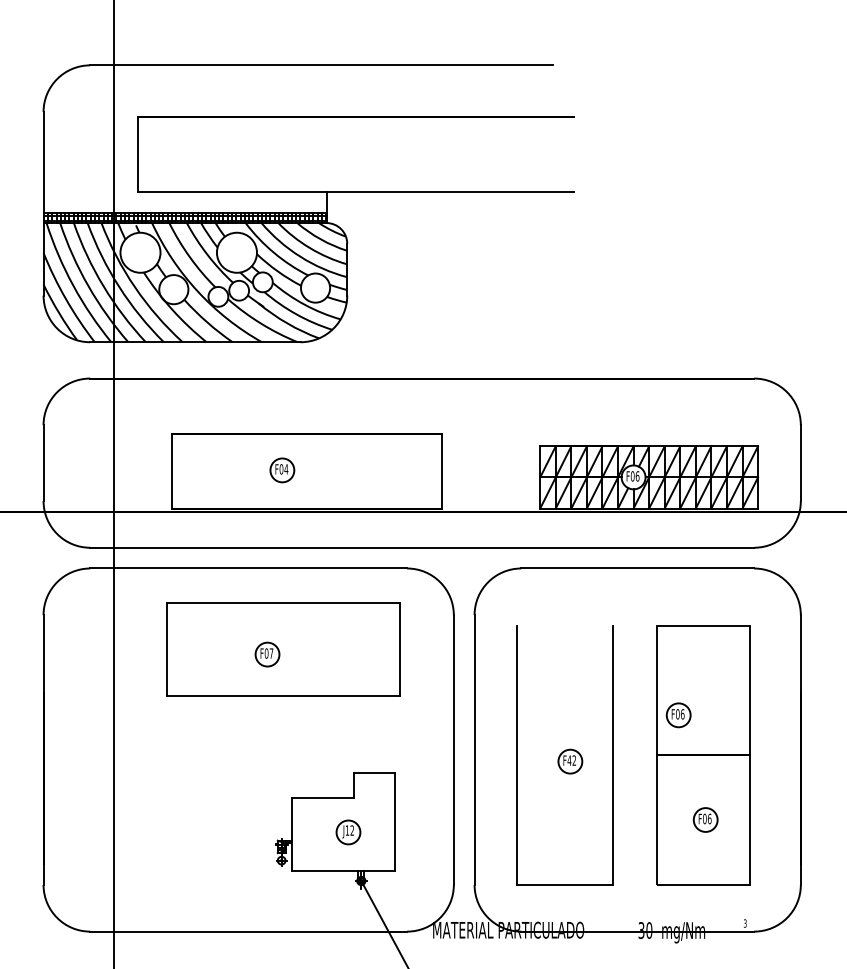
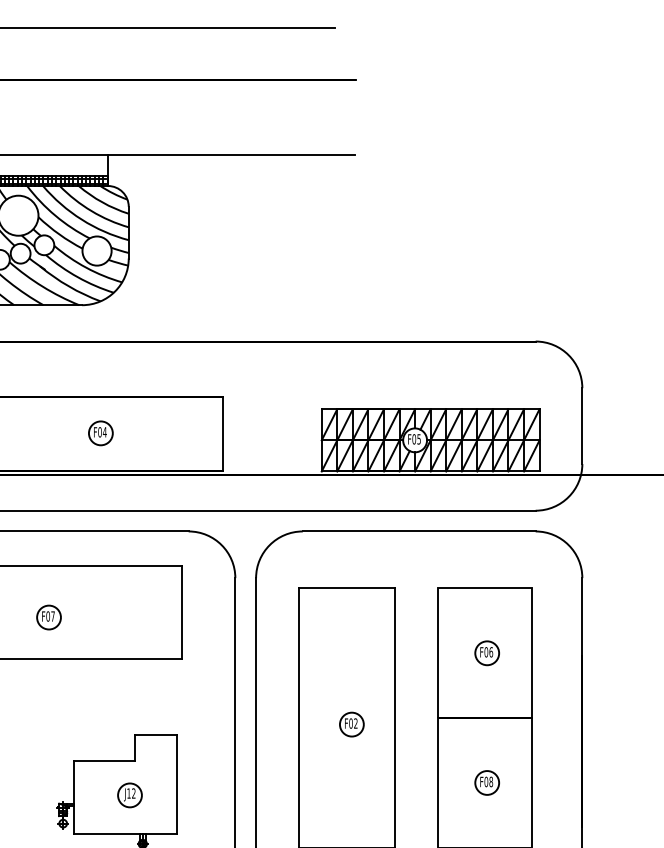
part: (282, 470) -> (101, 433), moved
text: (637, 476) -> (419, 439), F06 -> F05
line: (565, 625) -> (347, 588), added
part: (678, 715) -> (487, 653), moved
text: (569, 760) -> (351, 723), F42 -> F02
text: (709, 818) -> (491, 781), F06 -> F08

